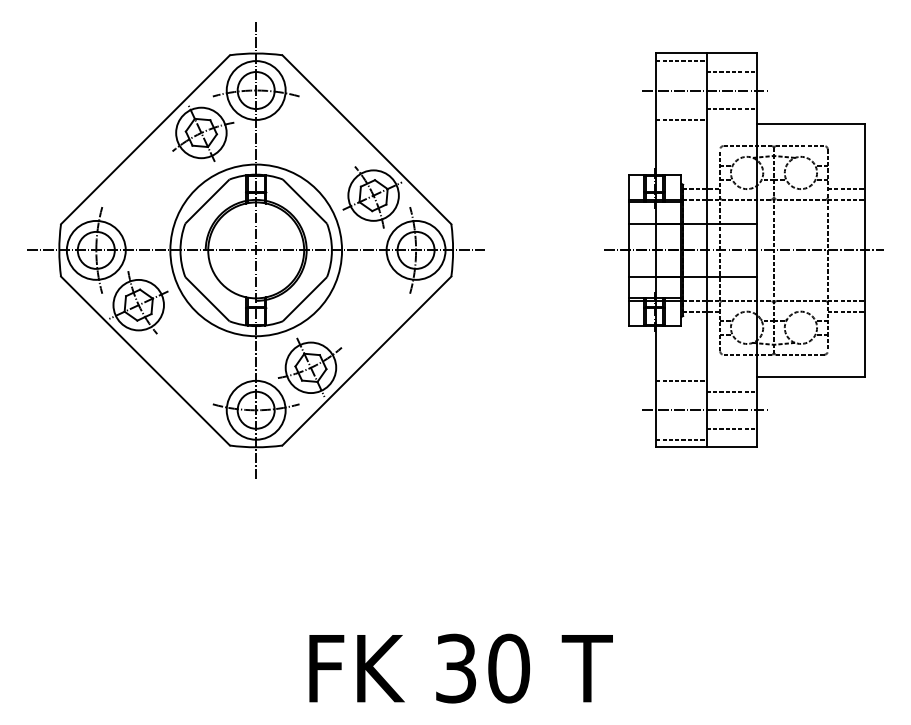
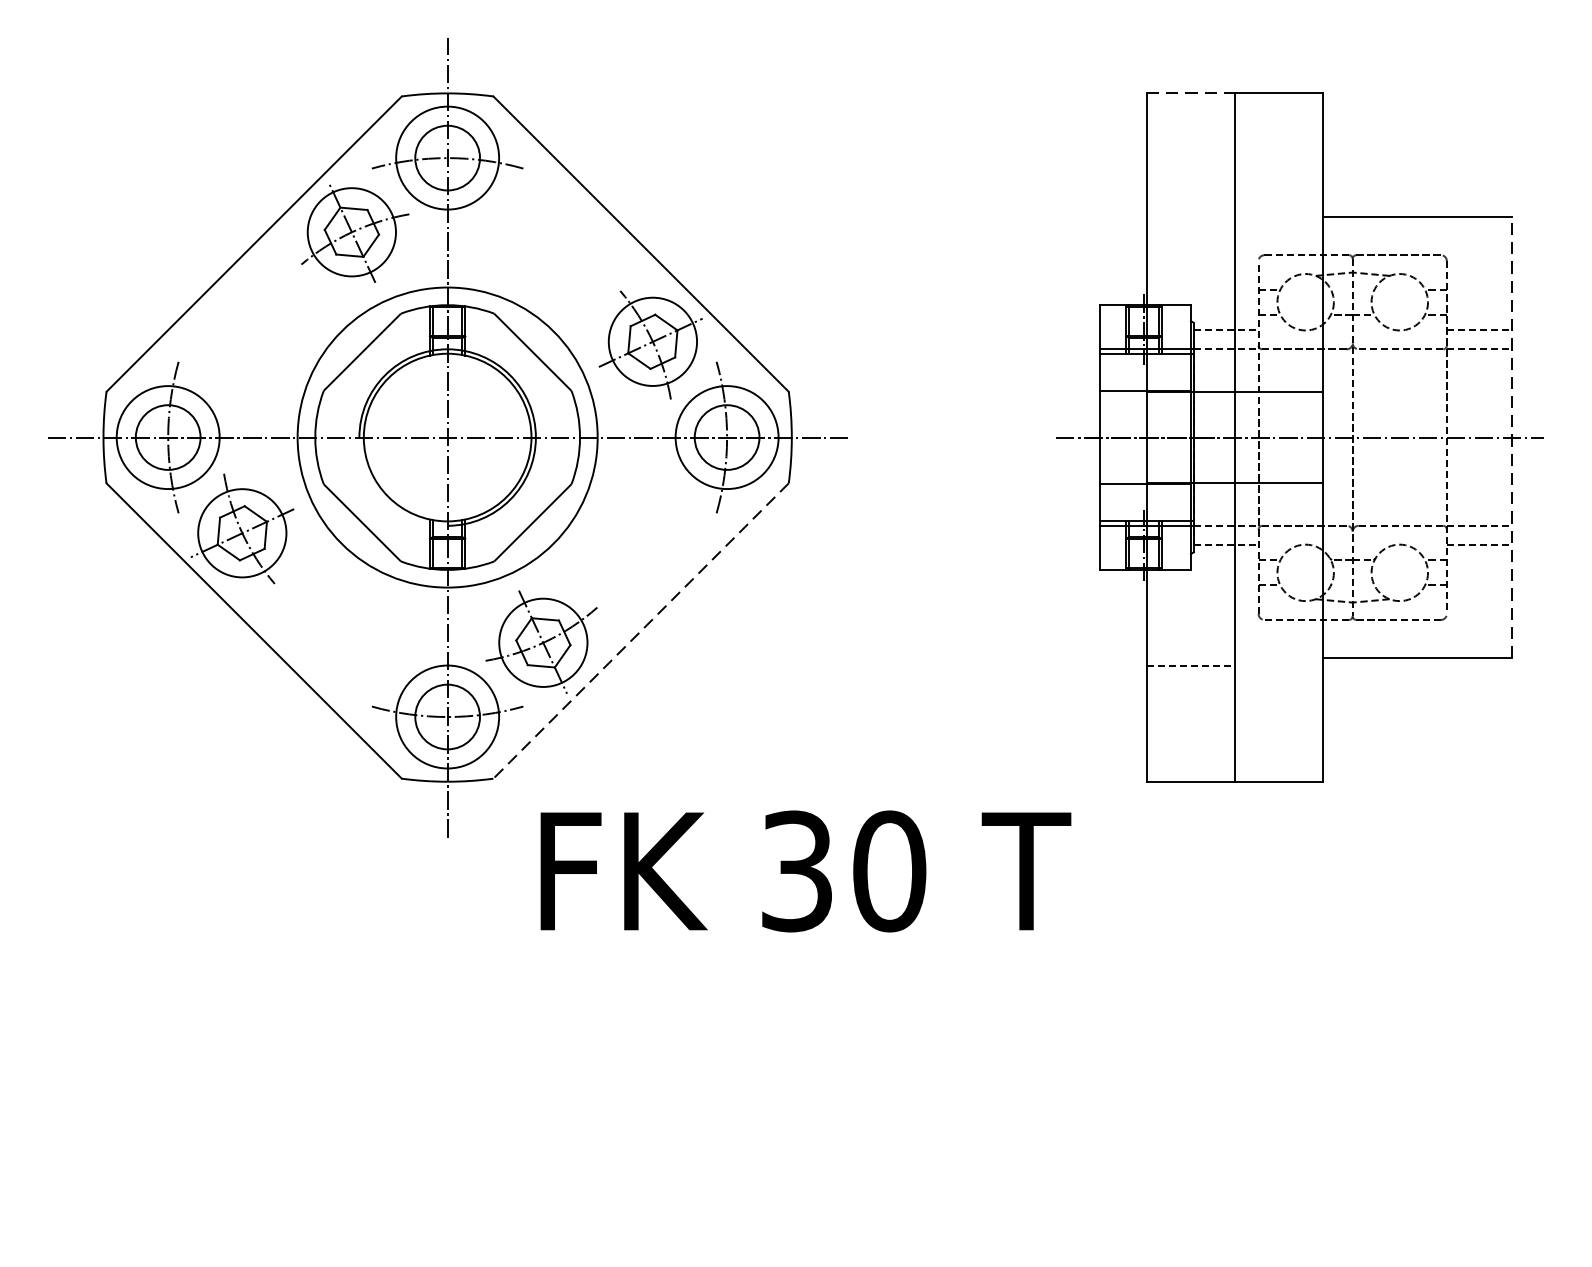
line: (681, 53) -> (1191, 93), solid -> dashed
line: (681, 61) -> (1191, 107), removed
line: (731, 72) -> (1278, 126), removed
line: (705, 90) -> (1232, 158), removed
line: (731, 109) -> (1278, 191), removed
line: (681, 119) -> (1191, 208), removed
line: (864, 249) -> (1510, 435), solid -> dashed
line: (366, 361) -> (640, 631), solid -> dashed
line: (731, 391) -> (1278, 684), removed
line: (705, 410) -> (1232, 717), removed
line: (731, 428) -> (1278, 748), removed
line: (681, 439) -> (1191, 768), removed
text: (460, 668) -> (804, 871), moved

